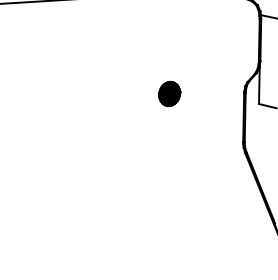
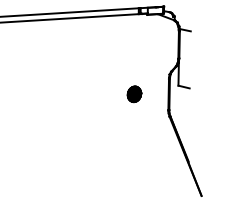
part: (169, 94) -> (134, 94), moved

